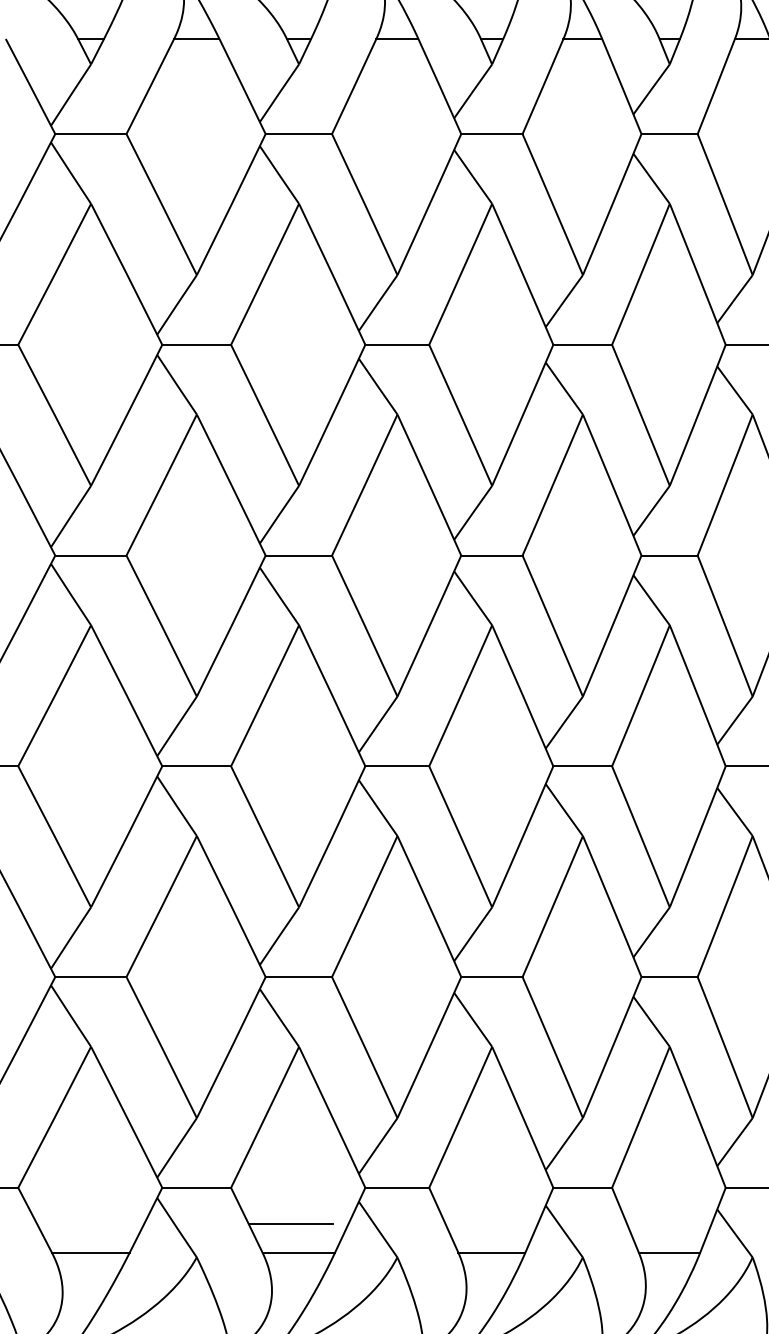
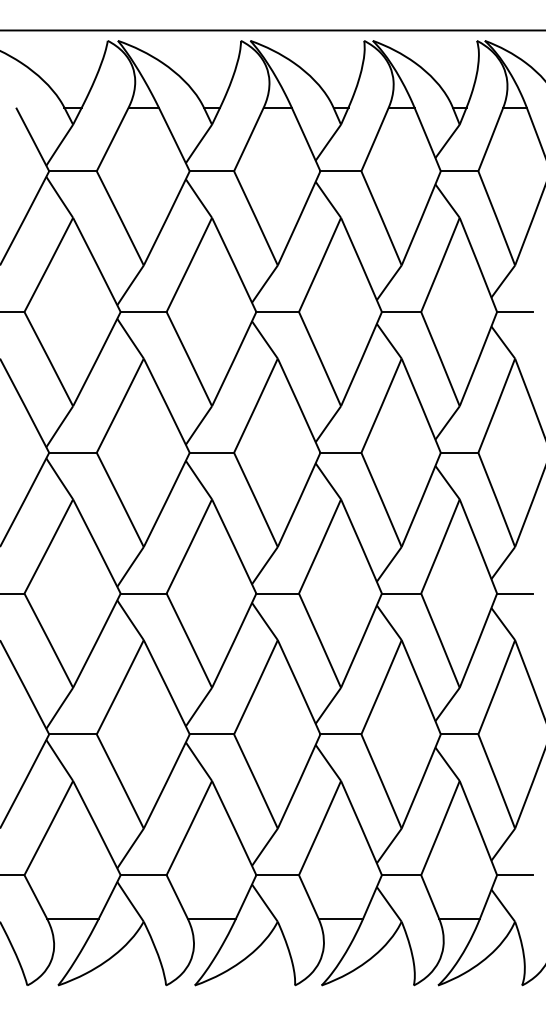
line: (290, 1224) -> (206, 899), removed

